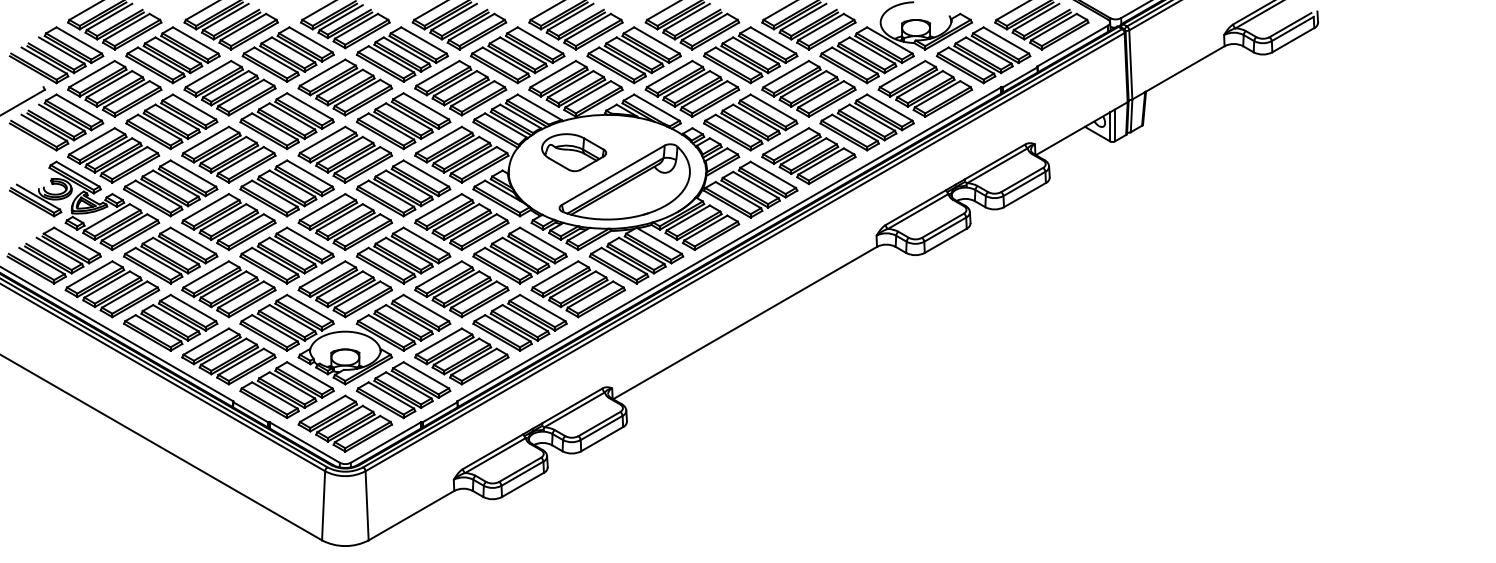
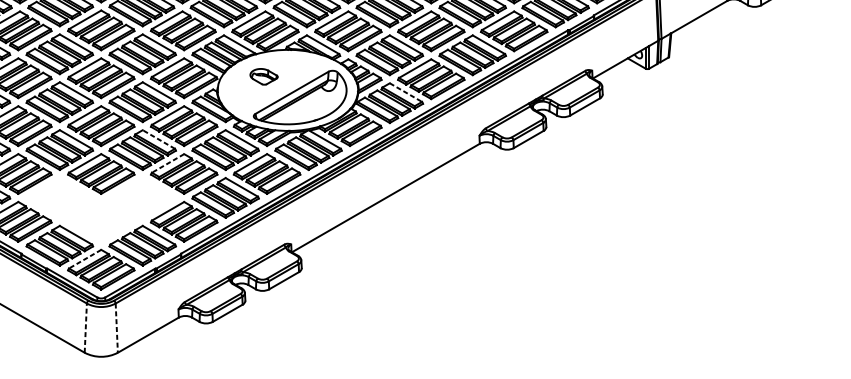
part: (573, 152) -> (263, 76), size x0.6
line: (773, 175) -> (406, 93), solid -> dashed
line: (425, 240) -> (158, 139), solid -> dashed
line: (438, 274) -> (167, 163), solid -> dashed
part: (345, 339) -> (101, 209), removed
line: (322, 409) -> (85, 259), solid -> dashed
line: (323, 505) -> (85, 327), solid -> dashed
line: (367, 505) -> (117, 327), solid -> dashed

